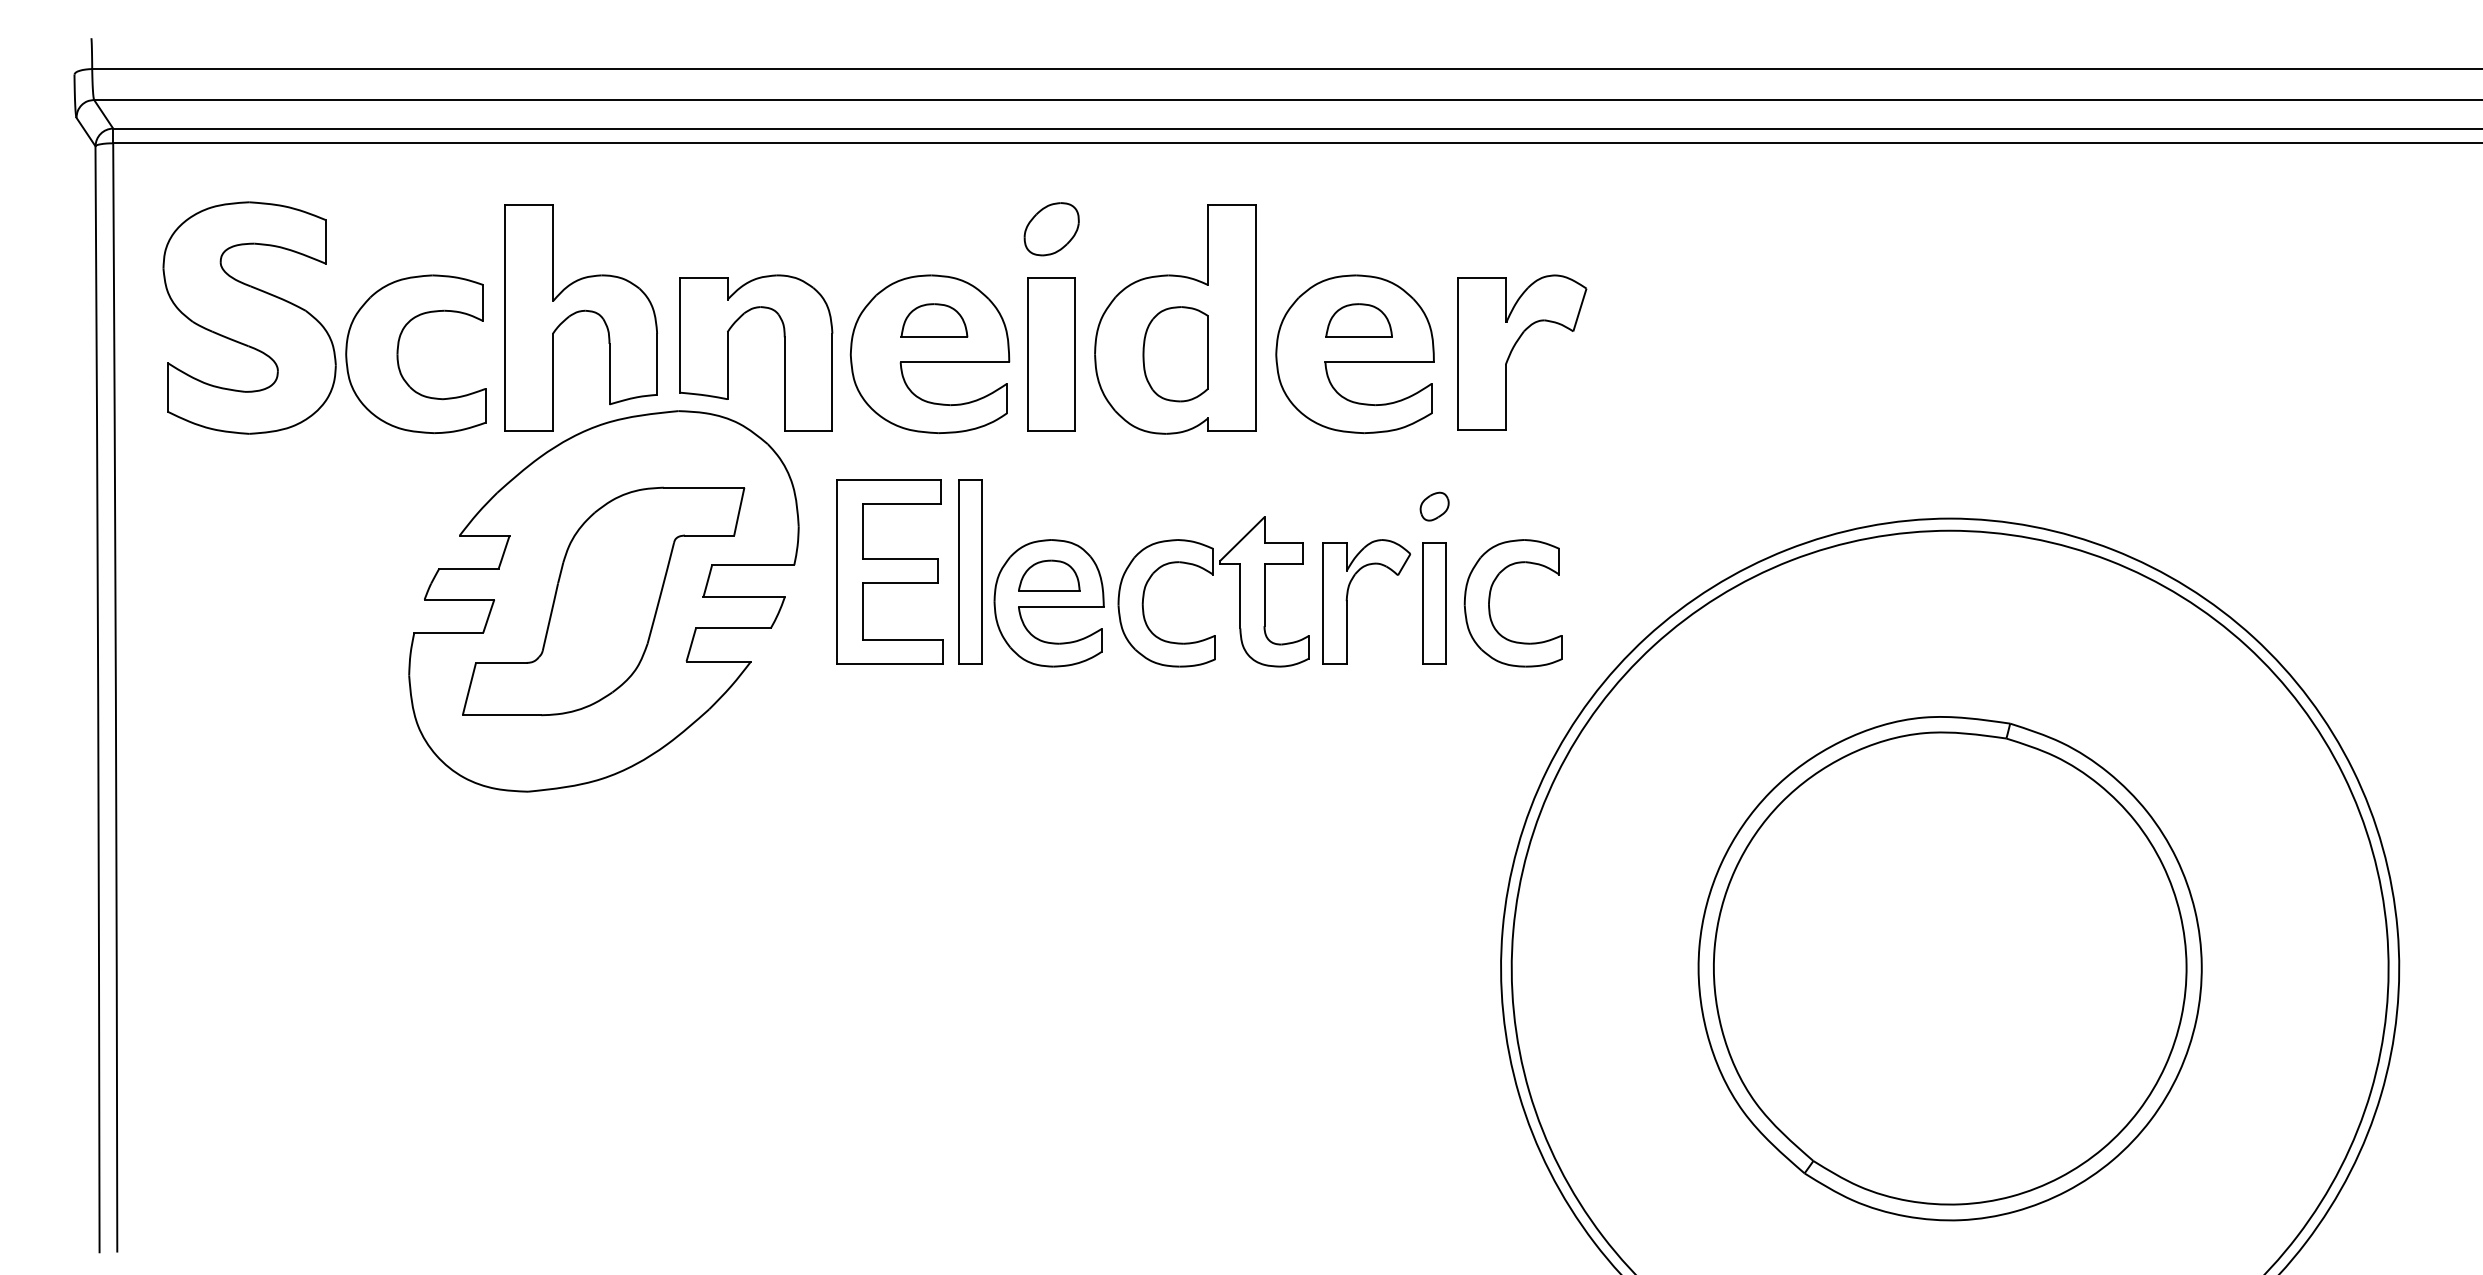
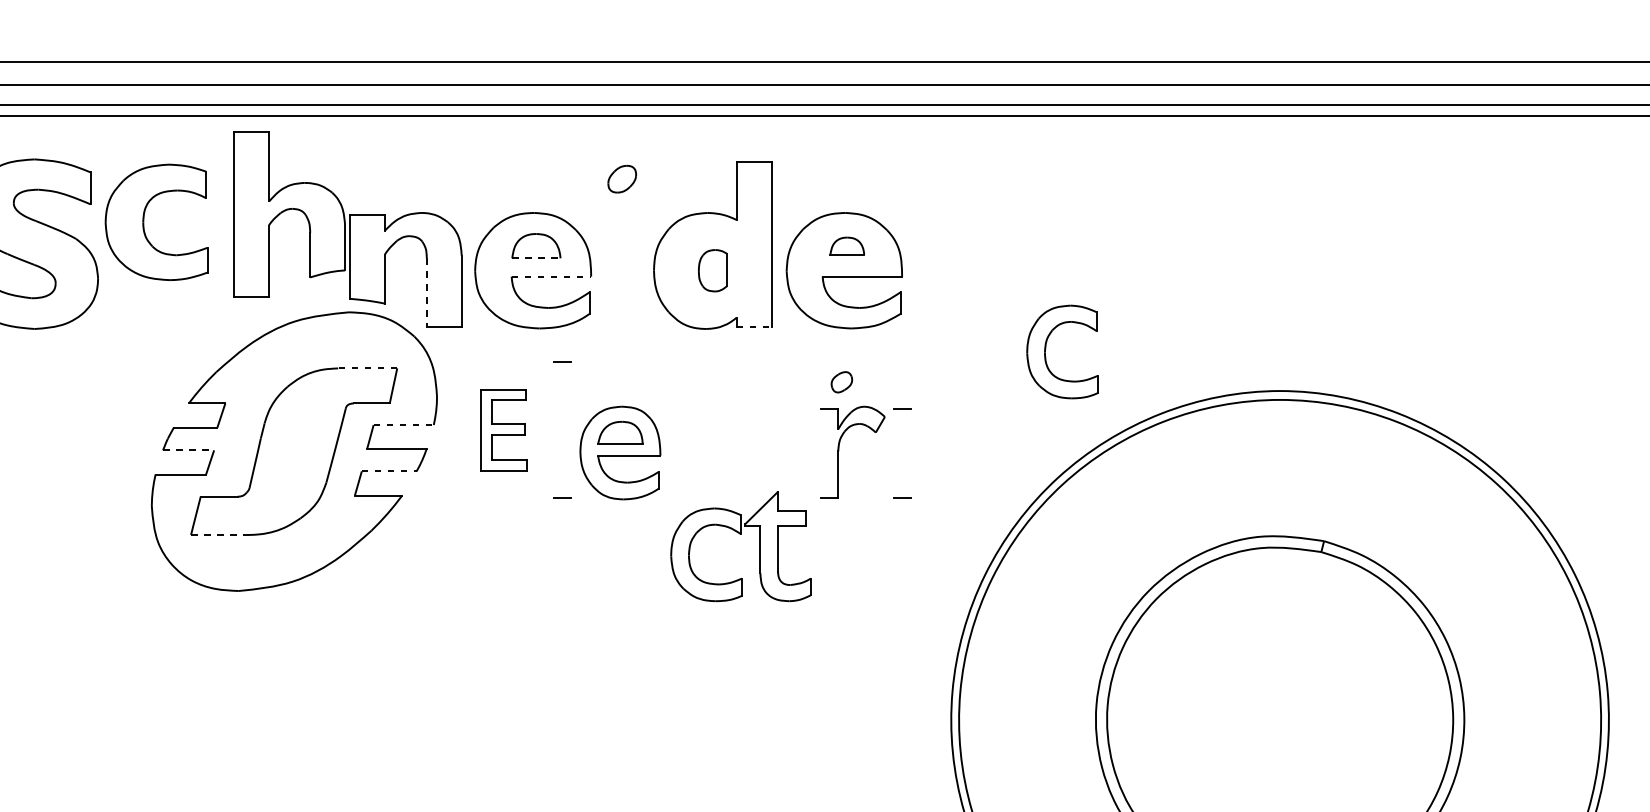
part: (1051, 229) -> (622, 179), size x0.7
part: (580, 317) -> (288, 213), moved
part: (1358, 320) -> (846, 245), size x0.7
line: (934, 337) -> (536, 258), solid -> dashed
part: (1514, 347) -> (961, 265), removed
part: (398, 354) -> (143, 222), moved
part: (1051, 354) -> (622, 270), removed
part: (1175, 354) -> (712, 270), size x0.6
line: (955, 362) -> (551, 276), solid -> dashed
line: (784, 384) -> (426, 292), solid -> dashed
line: (1231, 430) -> (753, 326), solid -> dashed
line: (703, 487) -> (367, 368), solid -> dashed
part: (1434, 506) -> (841, 382), moved
line: (753, 565) -> (403, 425), solid -> dashed
part: (889, 571) -> (503, 429), size x0.6
line: (958, 571) -> (554, 429), removed
line: (982, 571) -> (571, 429), removed
part: (1213, 575) -> (740, 534), moved
line: (459, 599) -> (188, 450), solid -> dashed
part: (1490, 600) -> (1046, 349), moved
line: (1322, 603) -> (820, 453), removed
line: (1422, 603) -> (893, 453), removed
line: (1446, 603) -> (911, 453), removed
line: (733, 628) -> (389, 471), solid -> dashed
line: (502, 715) -> (220, 535), solid -> dashed

